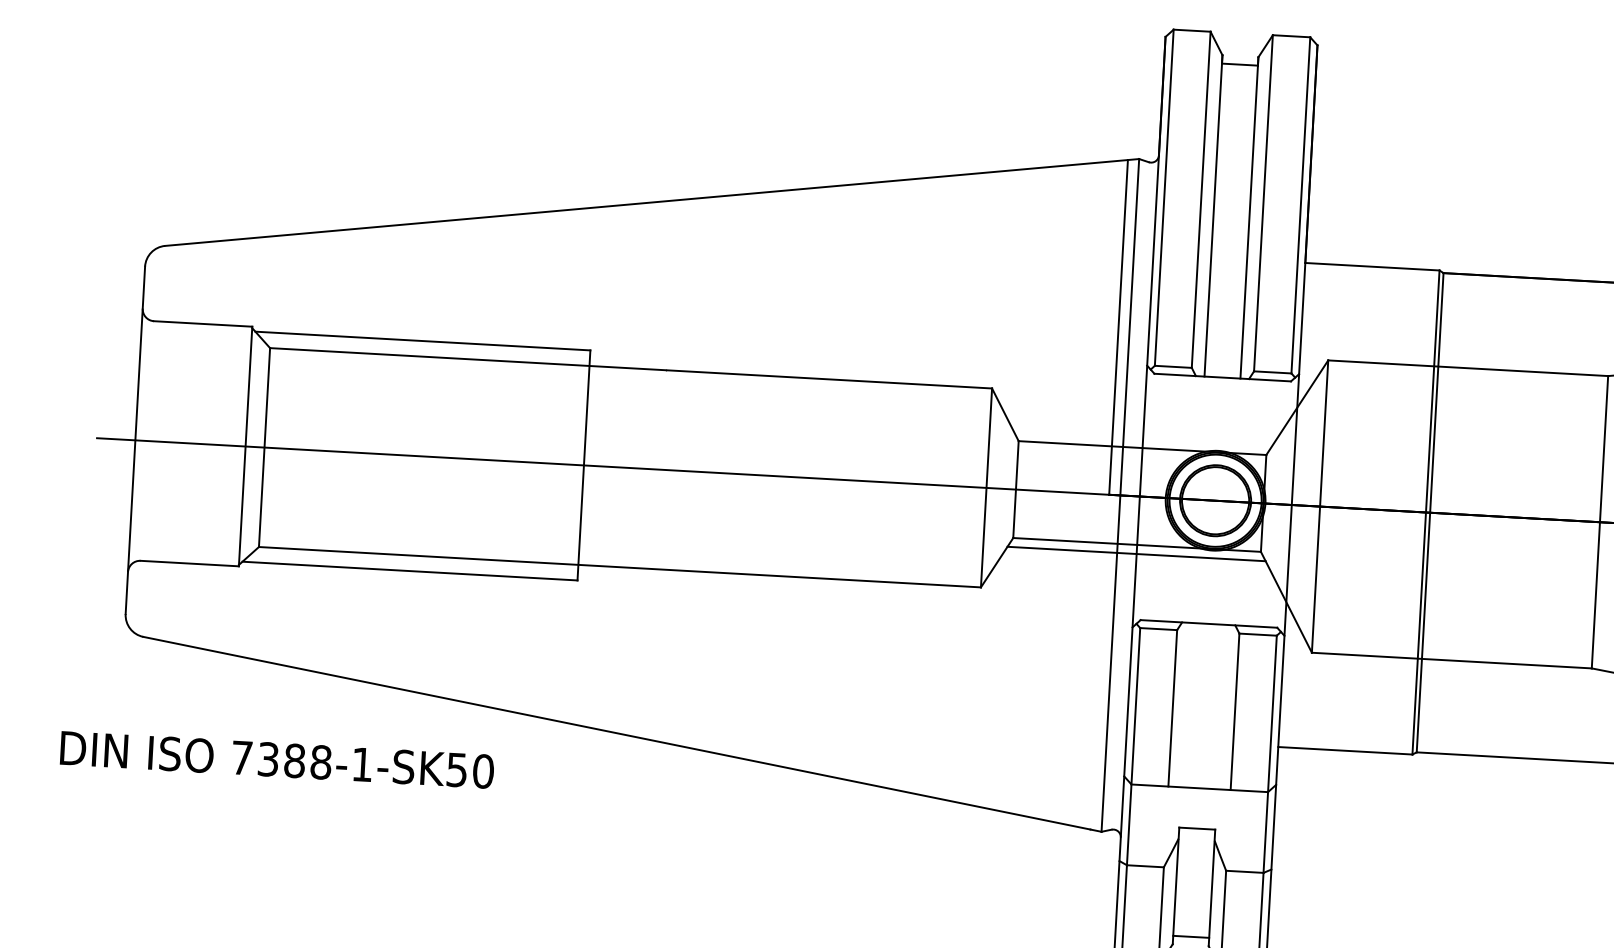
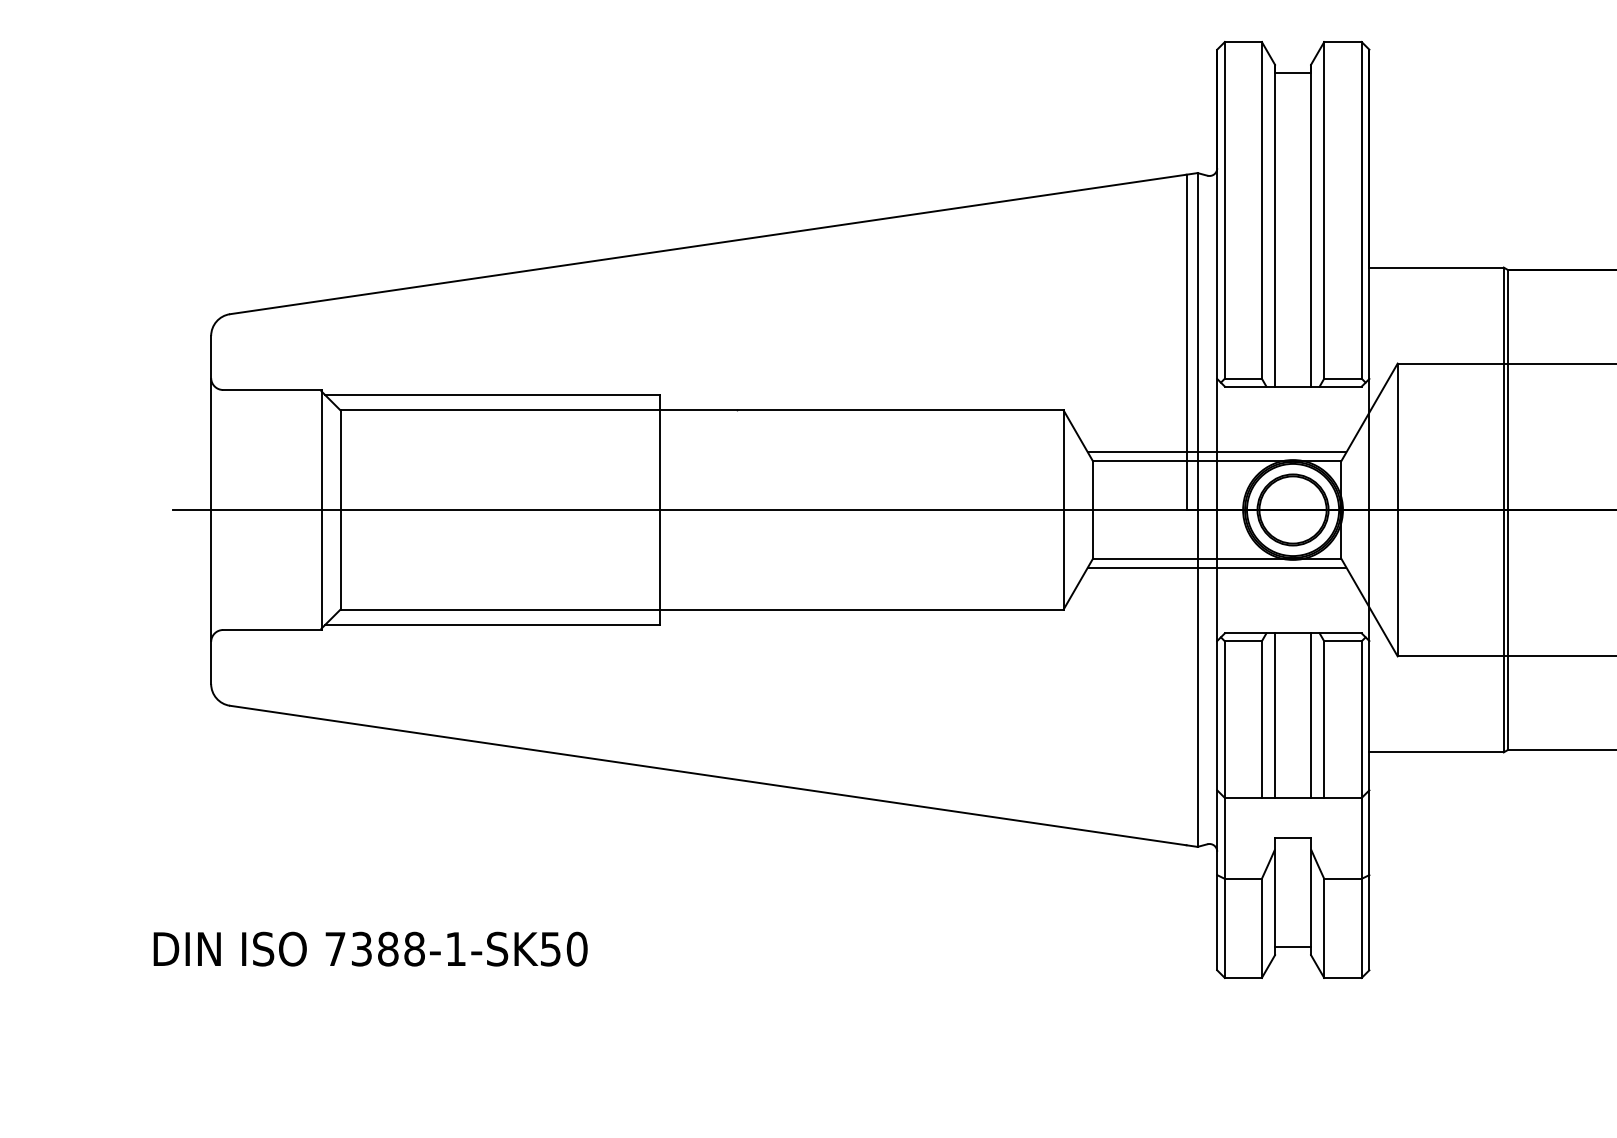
line: (1142, 439) -> (1216, 452), added
line: (1186, 704) -> (1275, 715), added
line: (1222, 706) -> (1311, 715), added
text: (277, 759) -> (370, 948), moved

